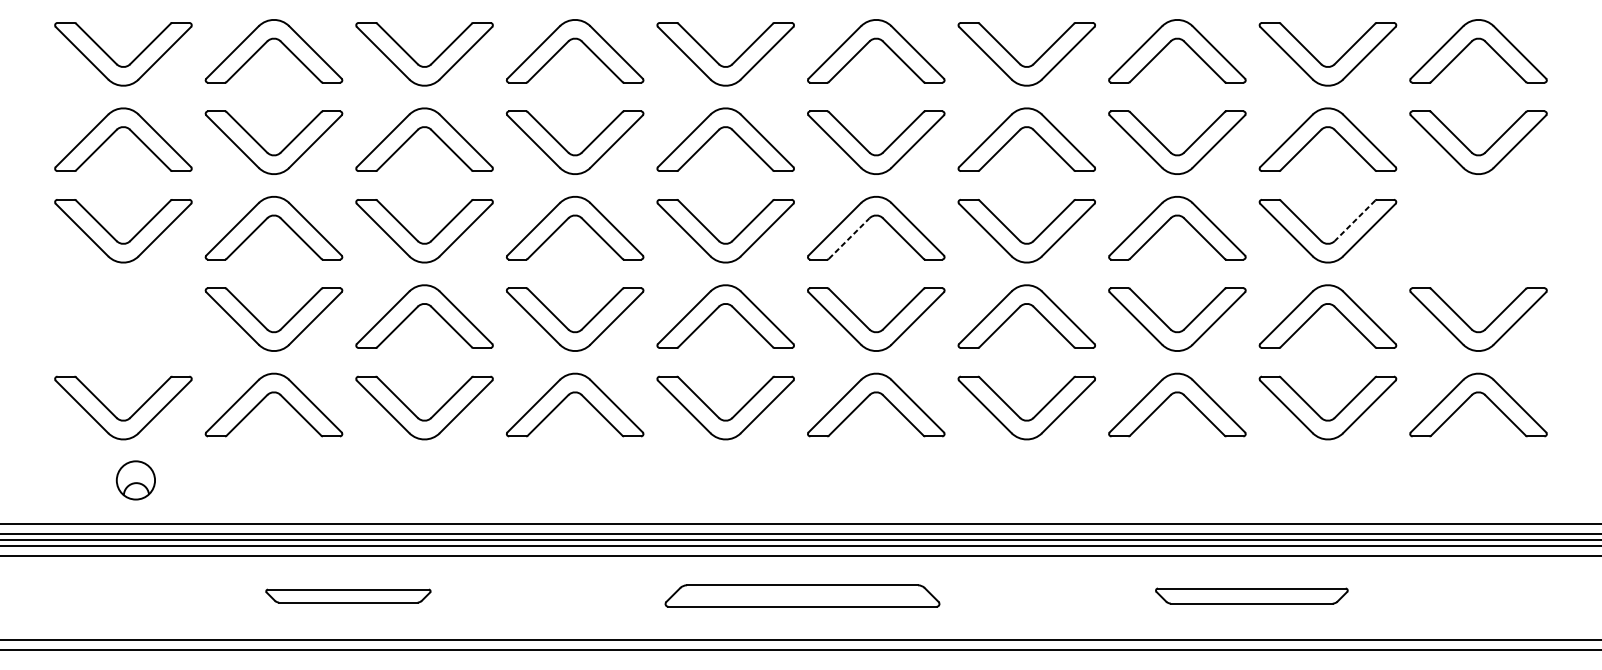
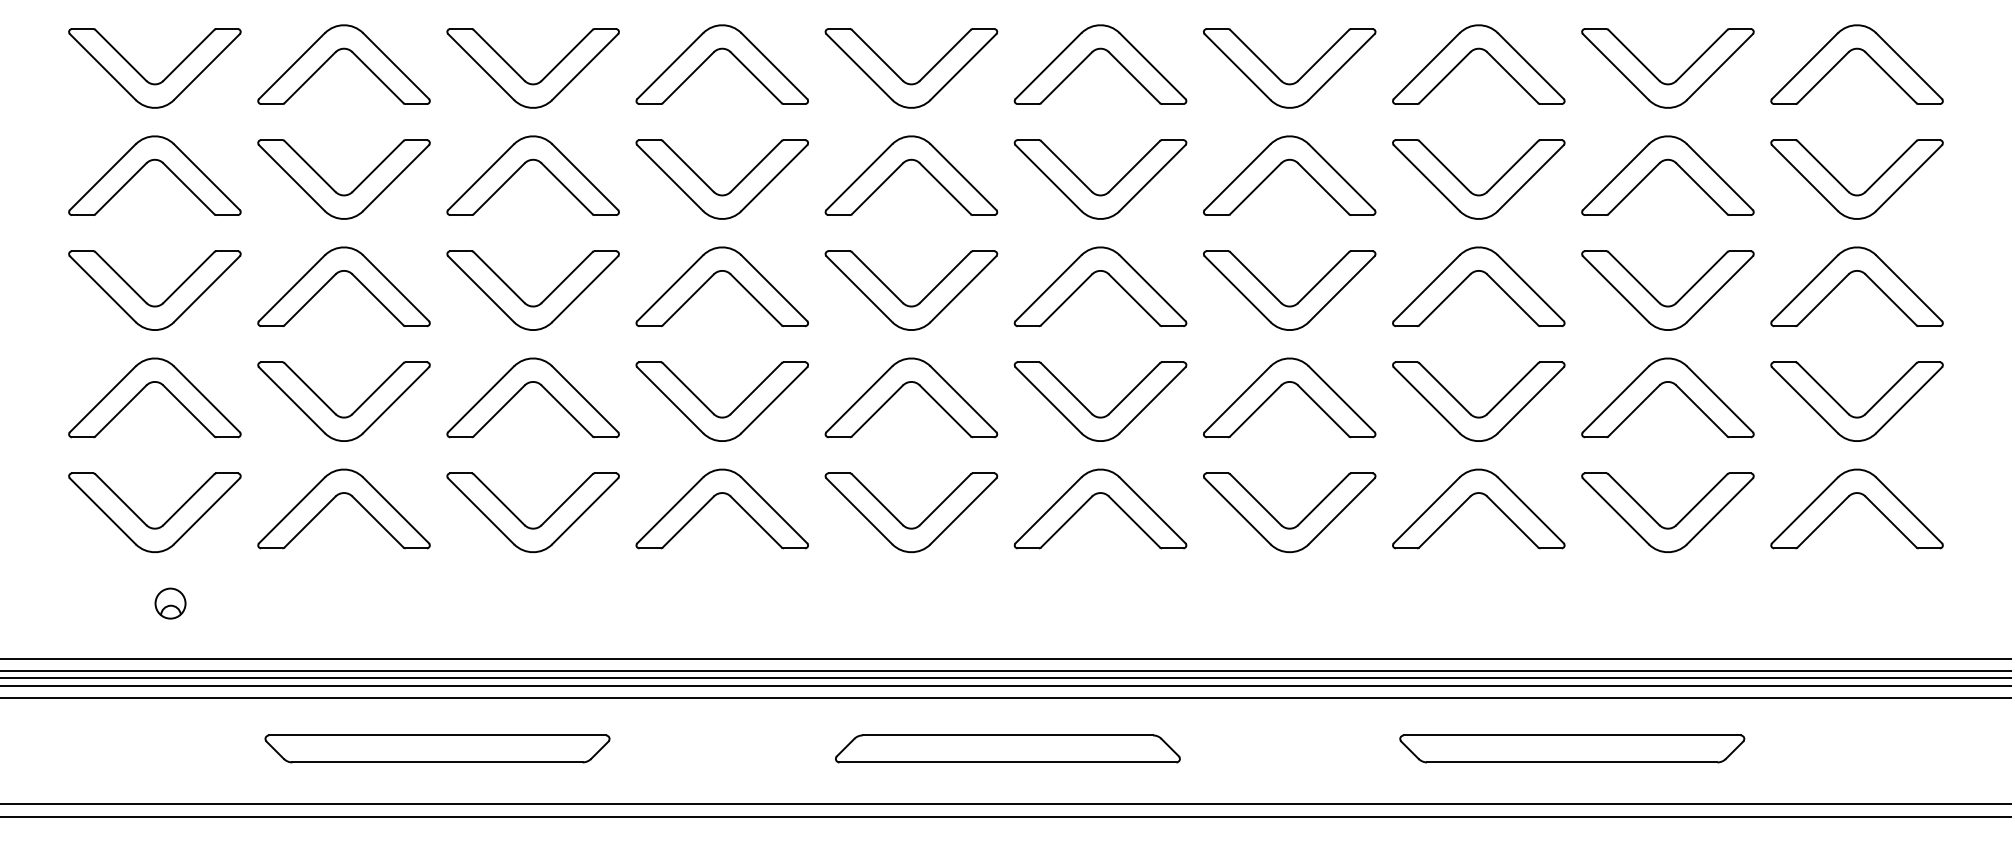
part: (1470, 219) -> (1847, 276), added
line: (1354, 220) -> (1701, 277), dashed -> solid
line: (849, 238) -> (1066, 299), dashed -> solid
part: (115, 308) -> (145, 387), added
part: (135, 480) -> (170, 603), size x0.62
part: (348, 595) -> (437, 748), size x1.67
part: (1251, 595) -> (1572, 748), size x1.43

